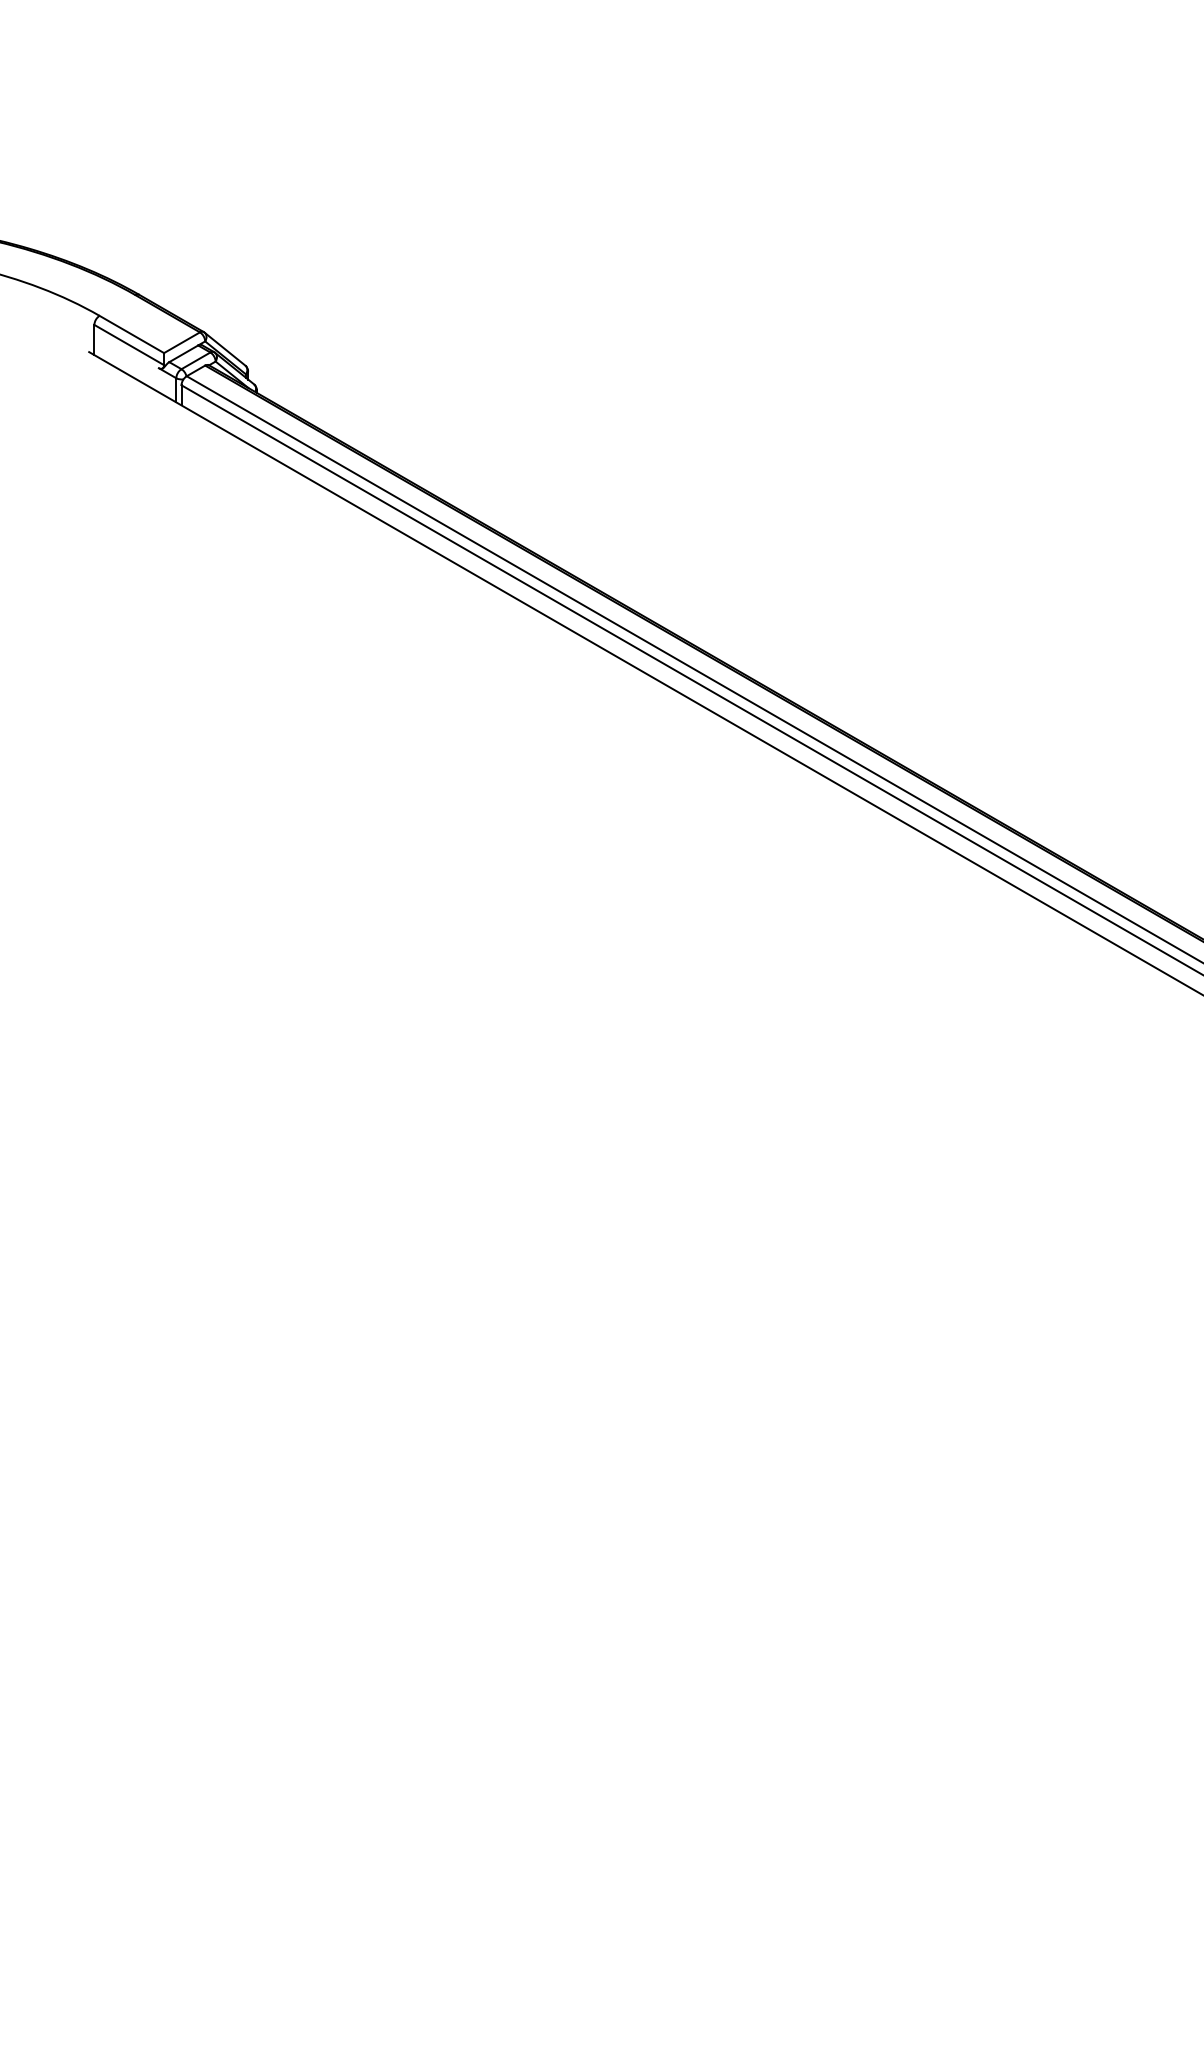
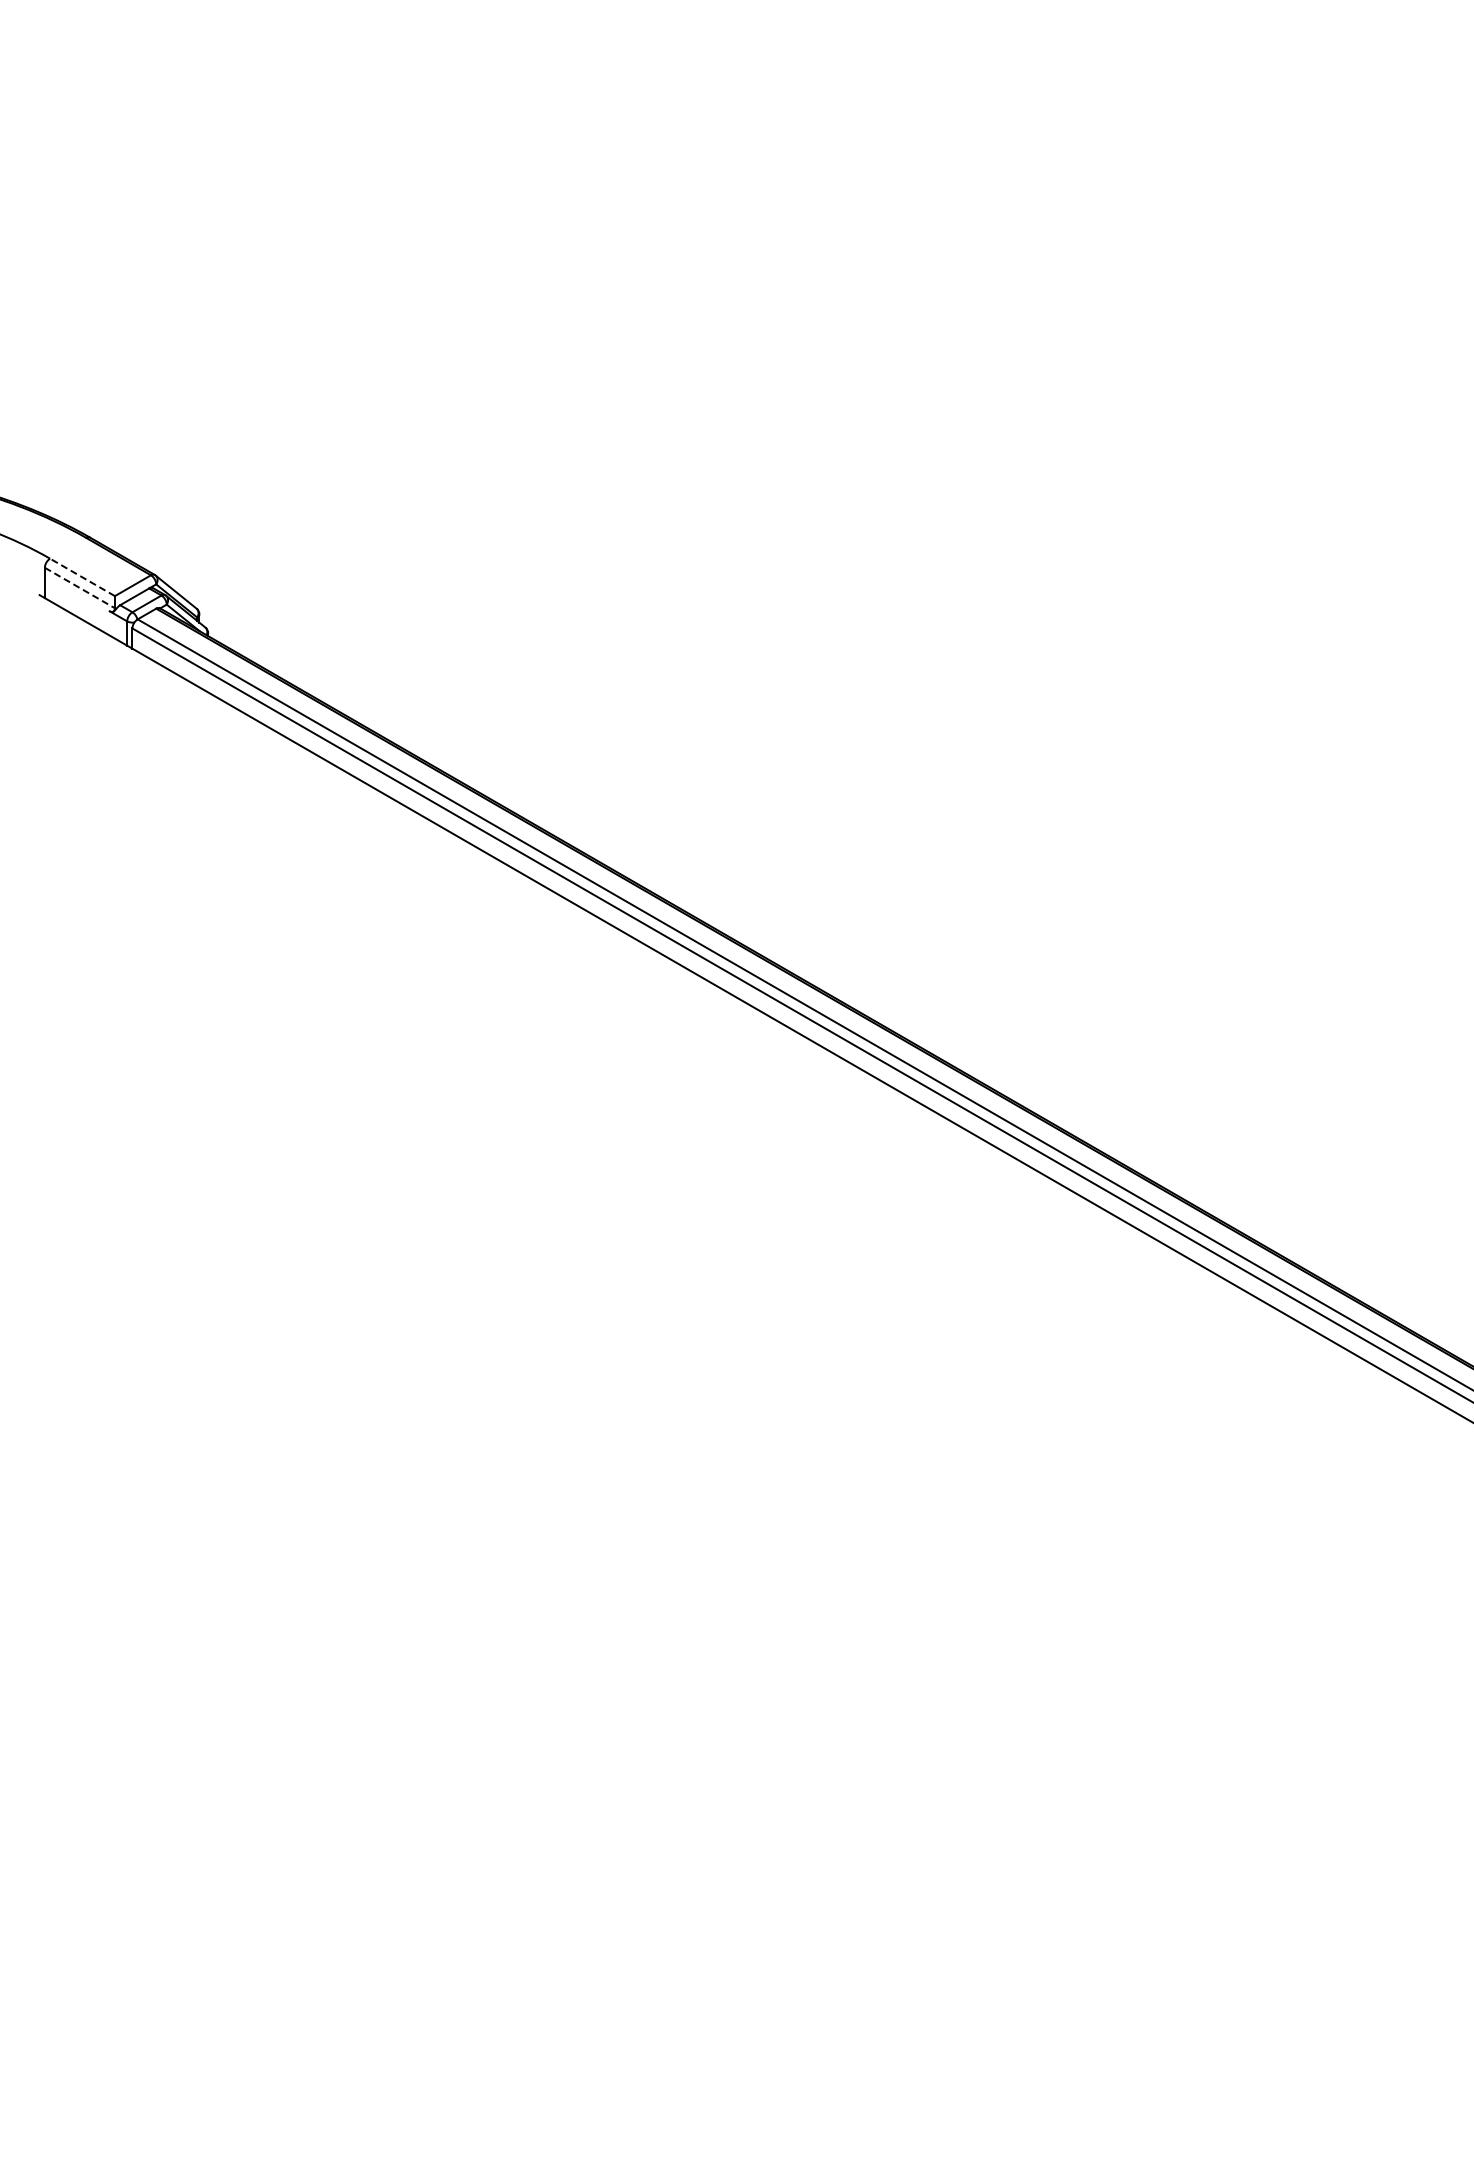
line: (131, 334) -> (82, 577), solid -> dashed
line: (129, 345) -> (80, 588), solid -> dashed

